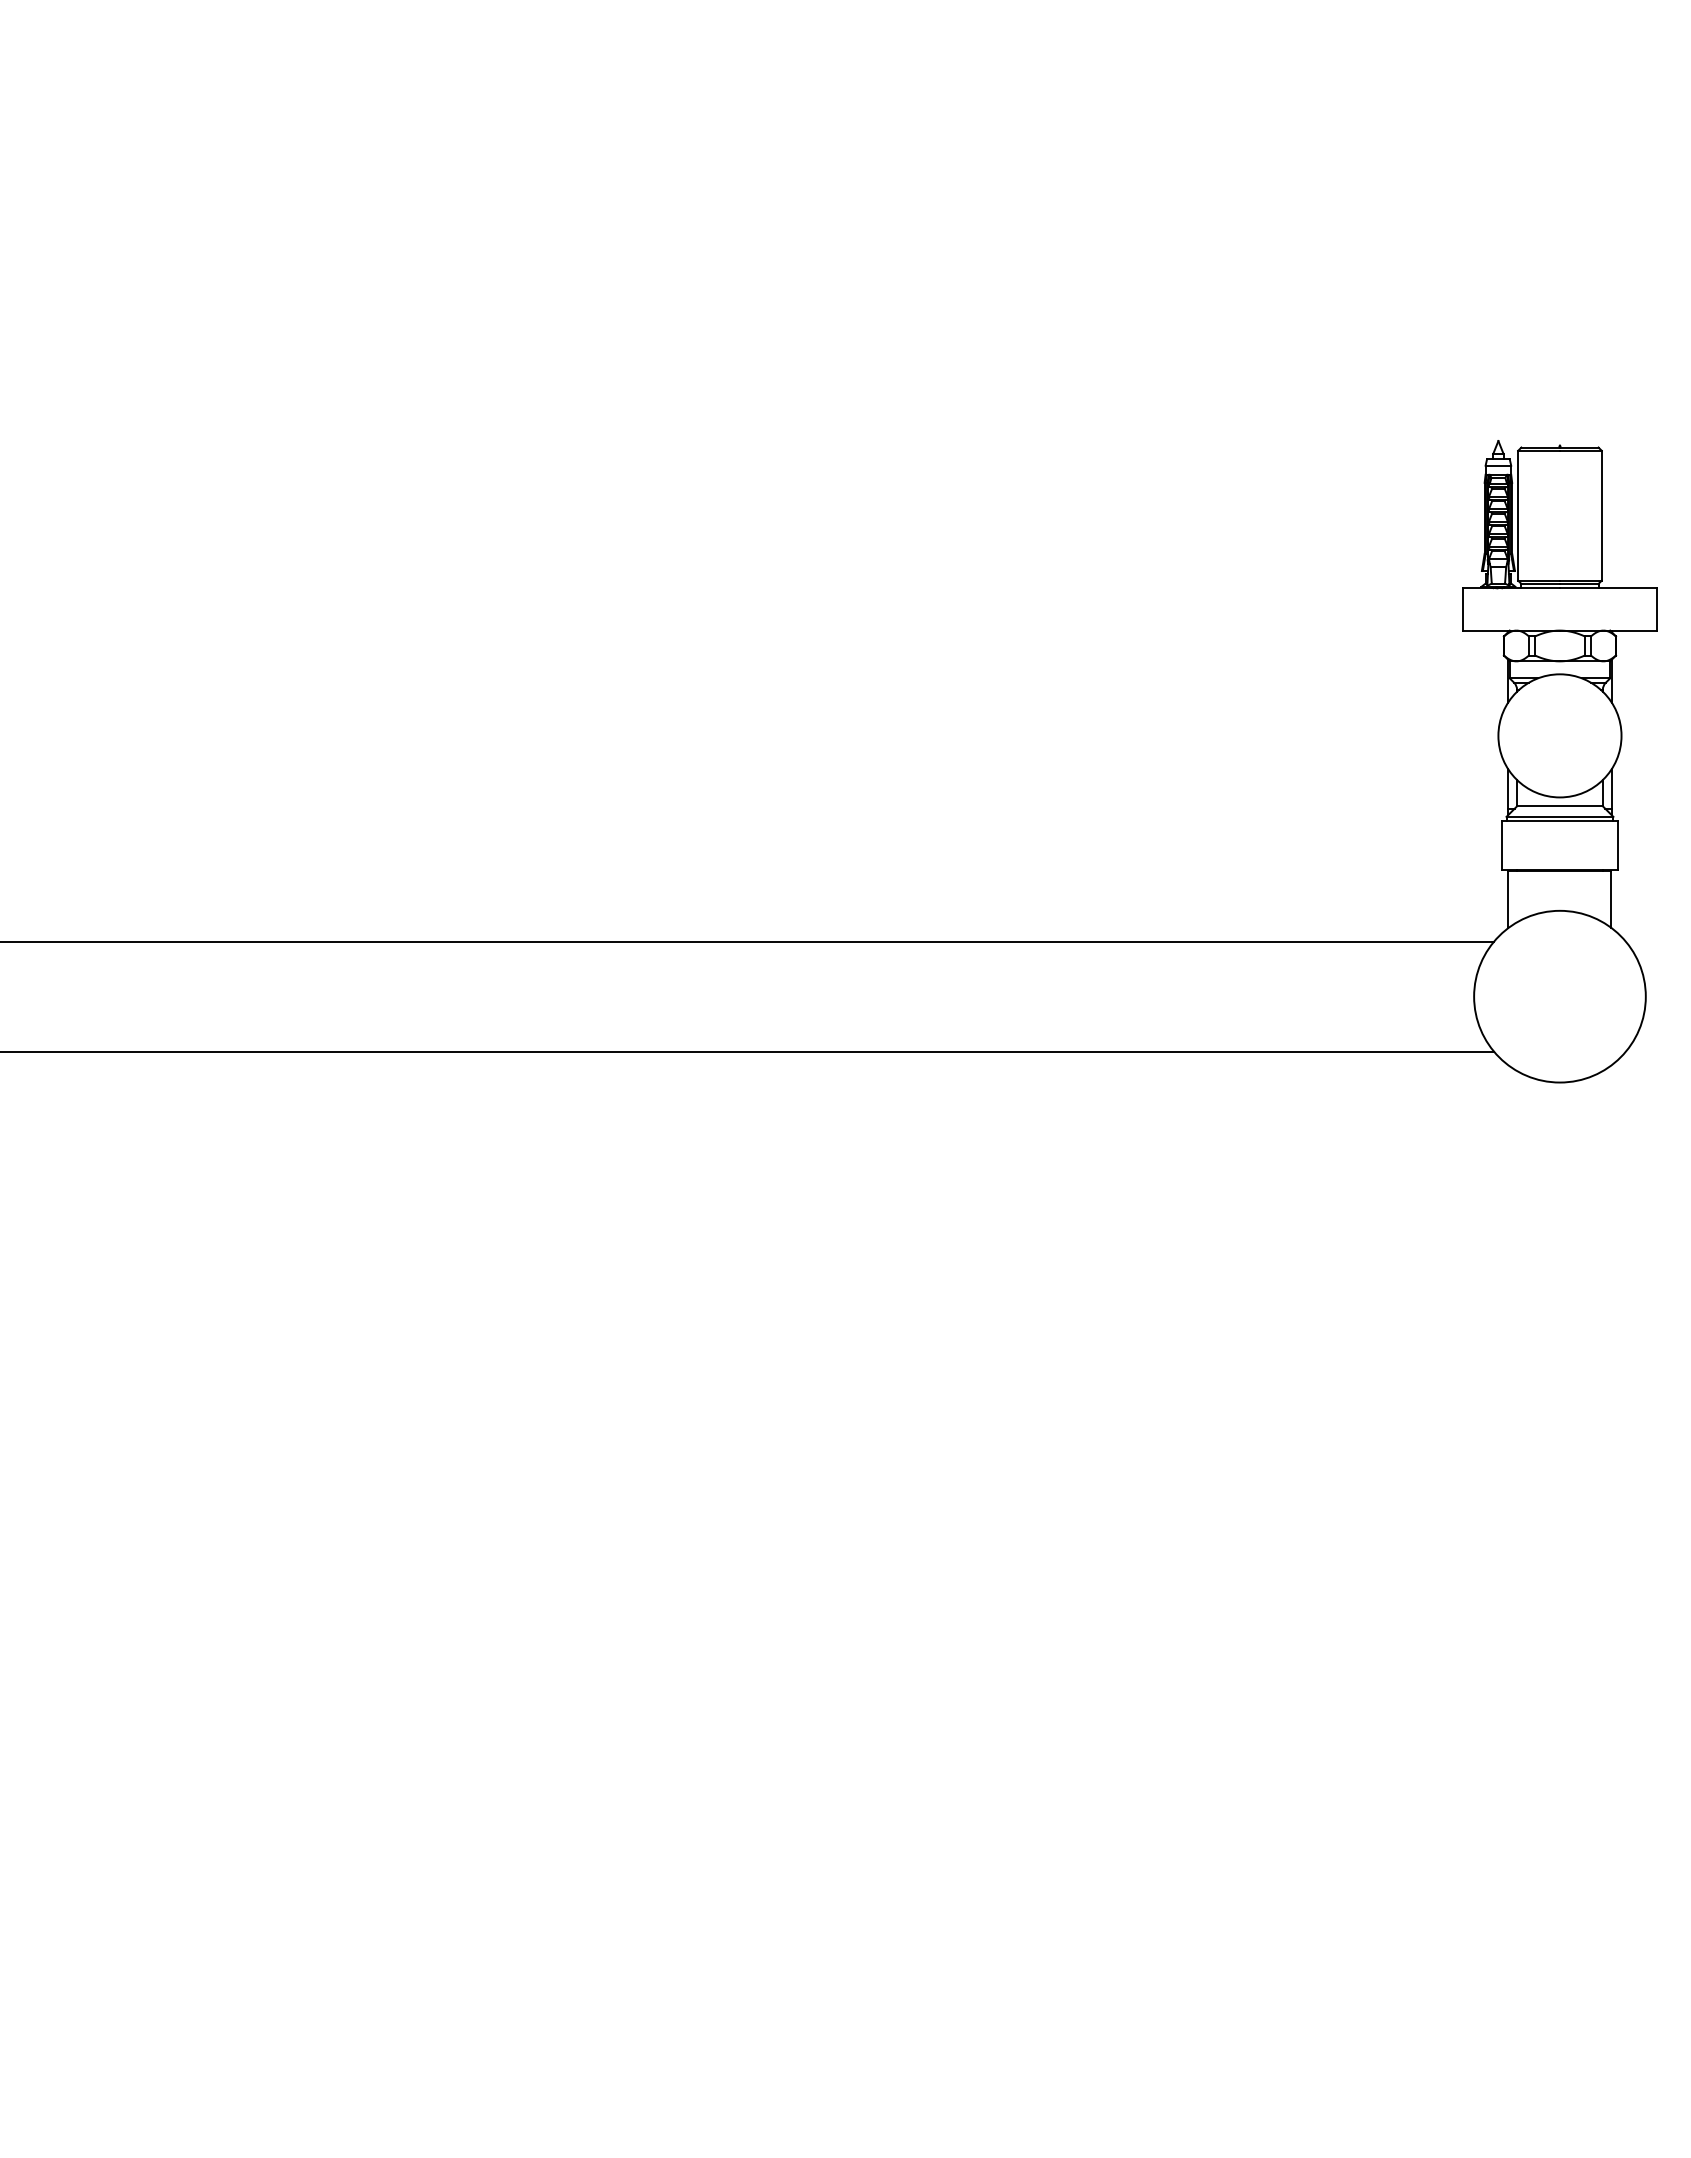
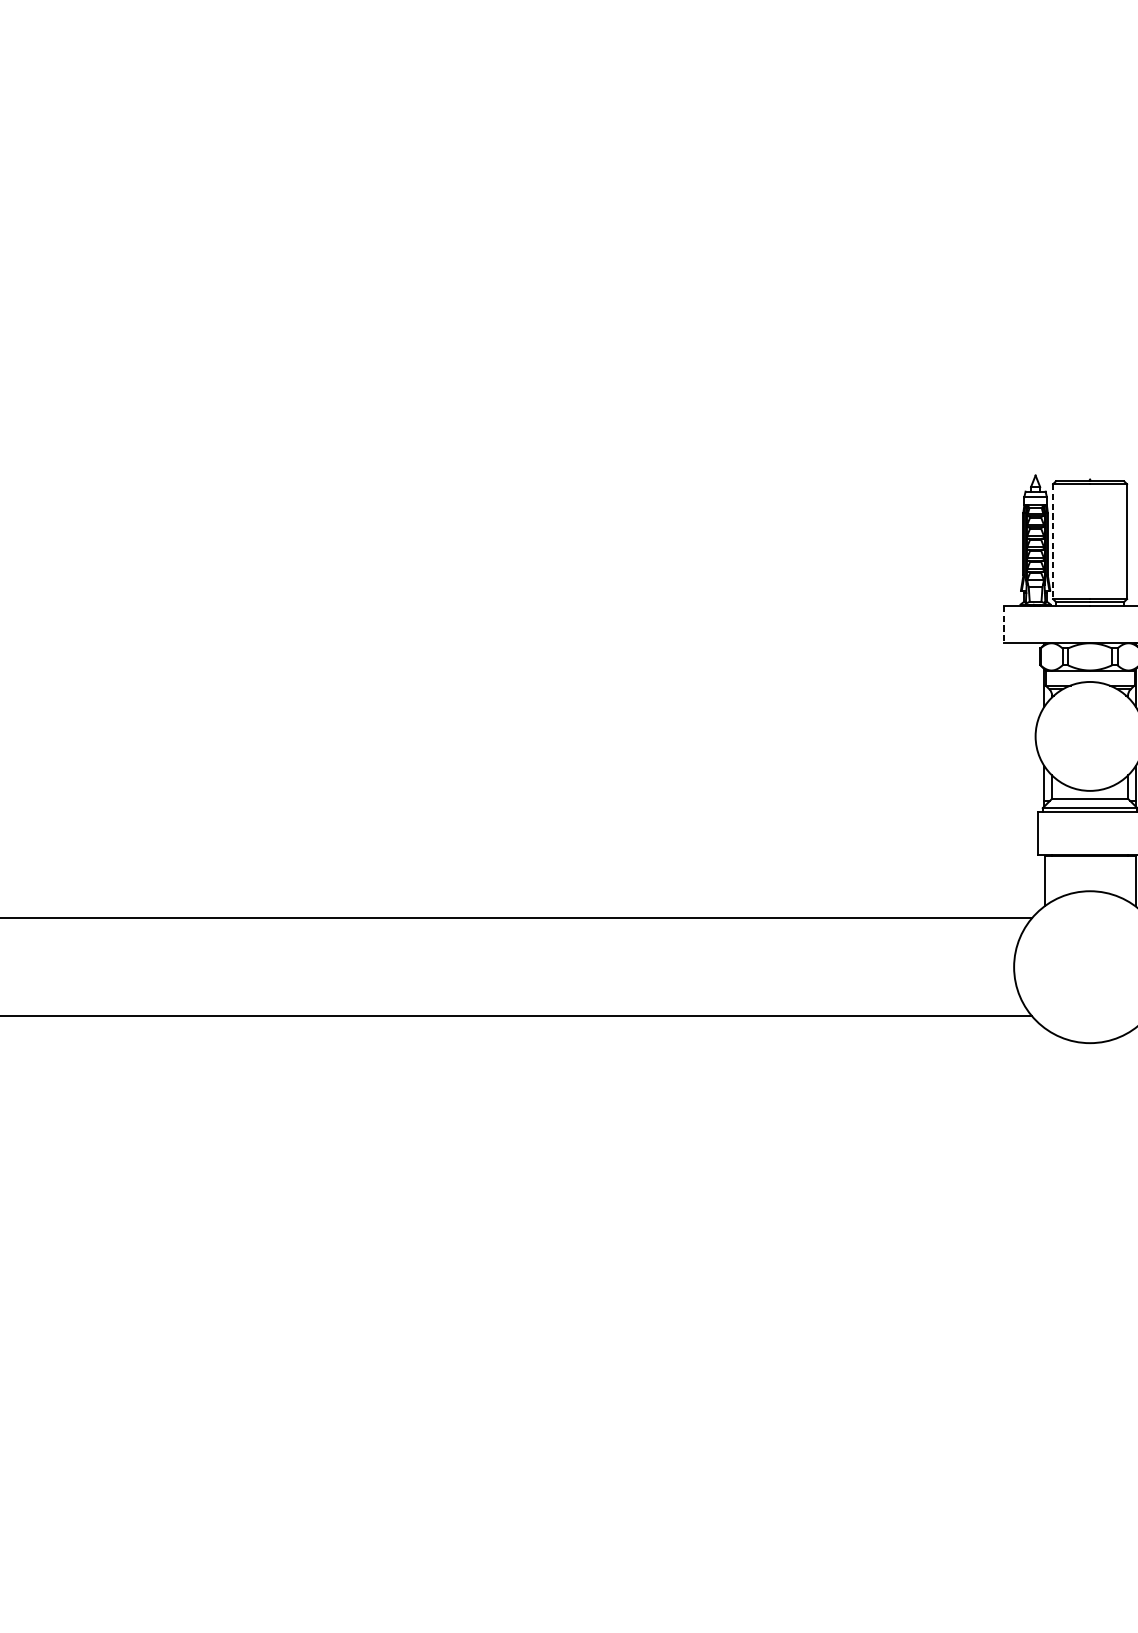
line: (1518, 515) -> (1053, 541), solid -> dashed
line: (1462, 610) -> (1003, 625), solid -> dashed

